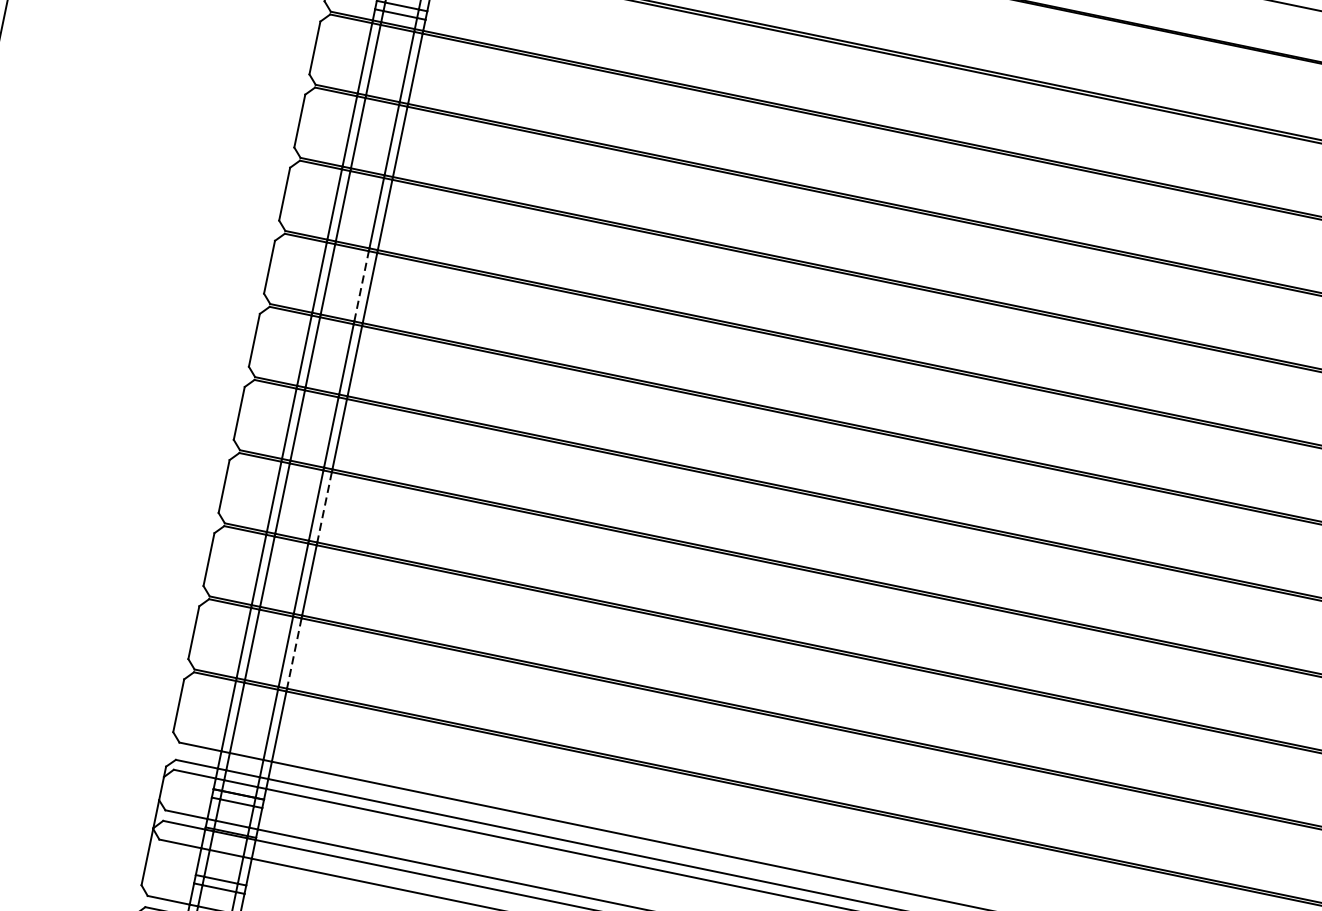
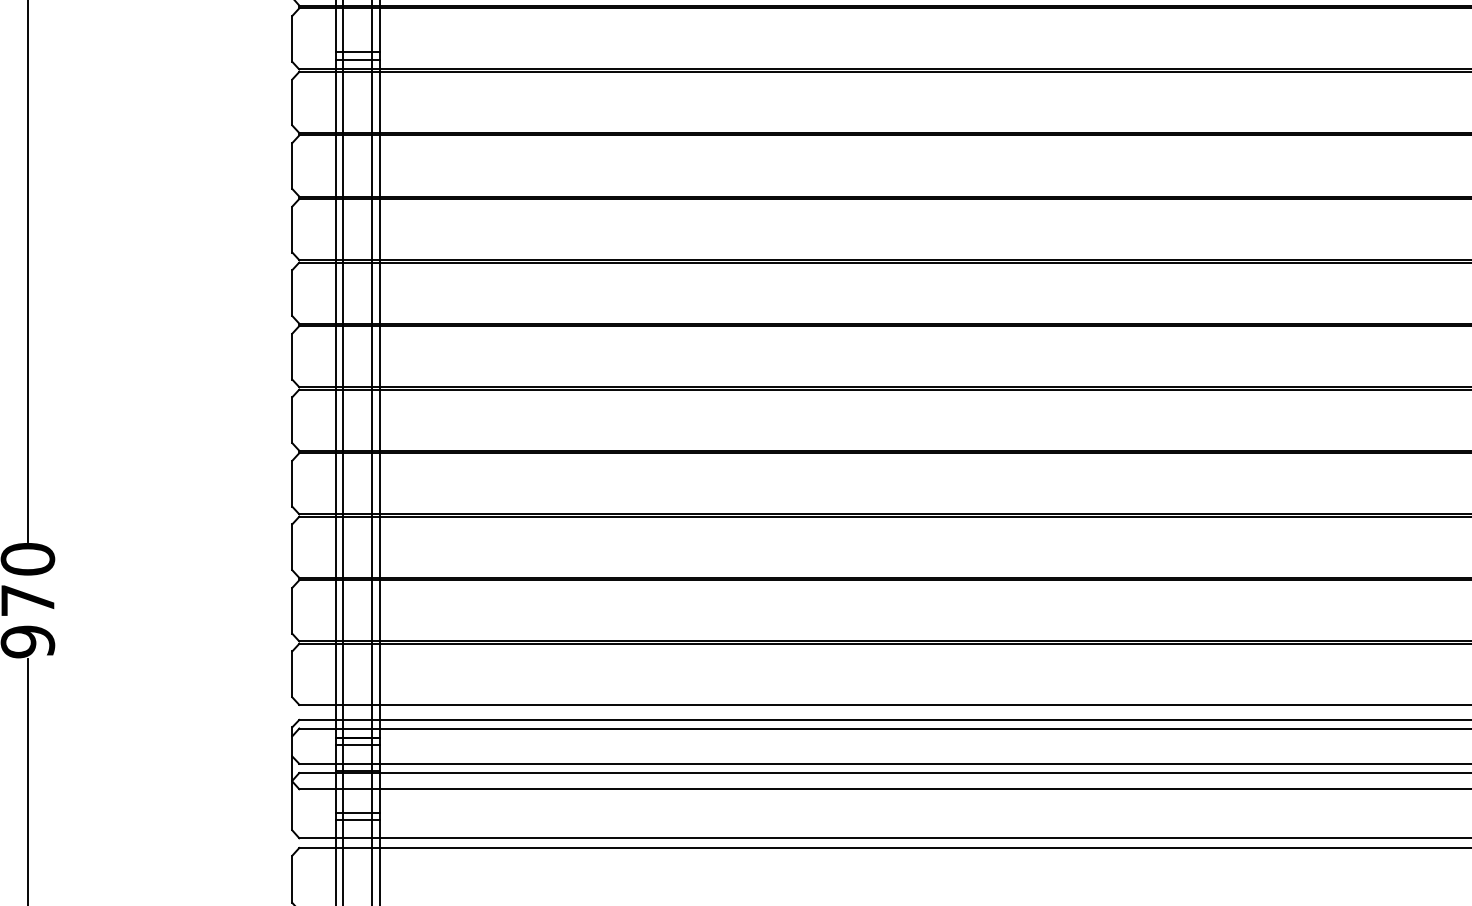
line: (361, 286) -> (372, 293), dashed -> solid
line: (324, 507) -> (379, 483), dashed -> solid
line: (294, 653) -> (379, 610), dashed -> solid

